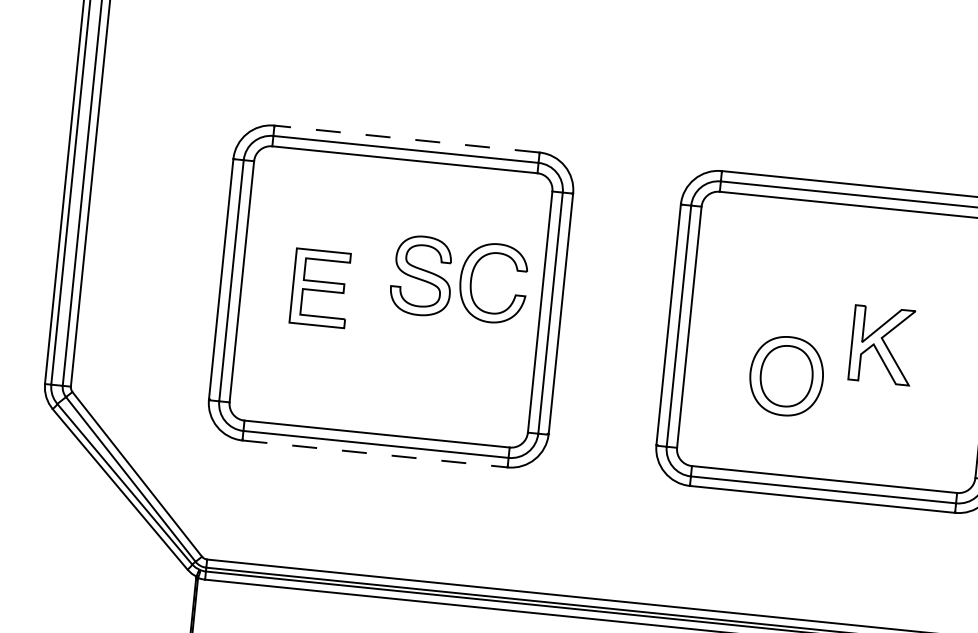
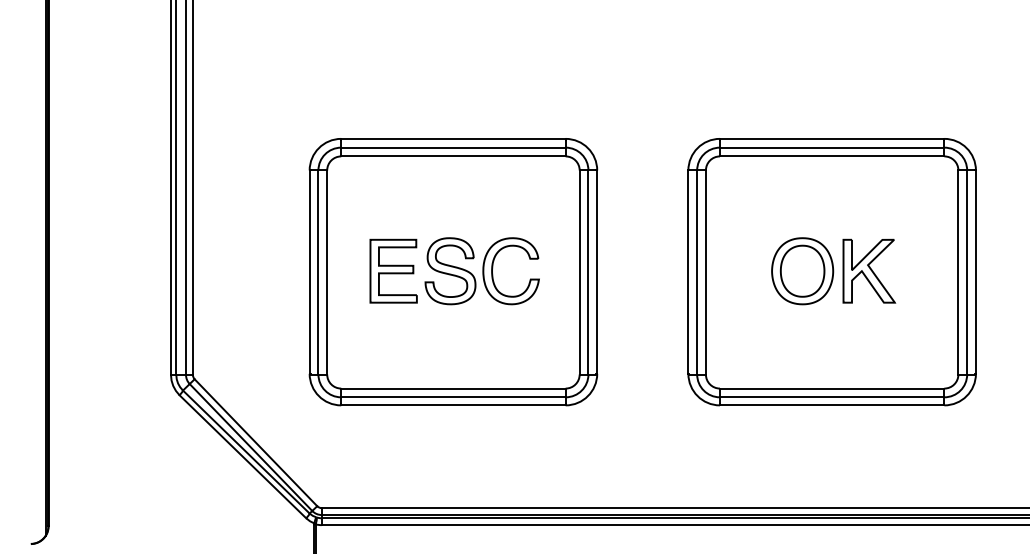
line: (405, 138) -> (452, 138), dashed -> solid
part: (458, 279) -> (481, 271), moved
part: (786, 376) -> (802, 271), moved
line: (375, 454) -> (453, 405), dashed -> solid

